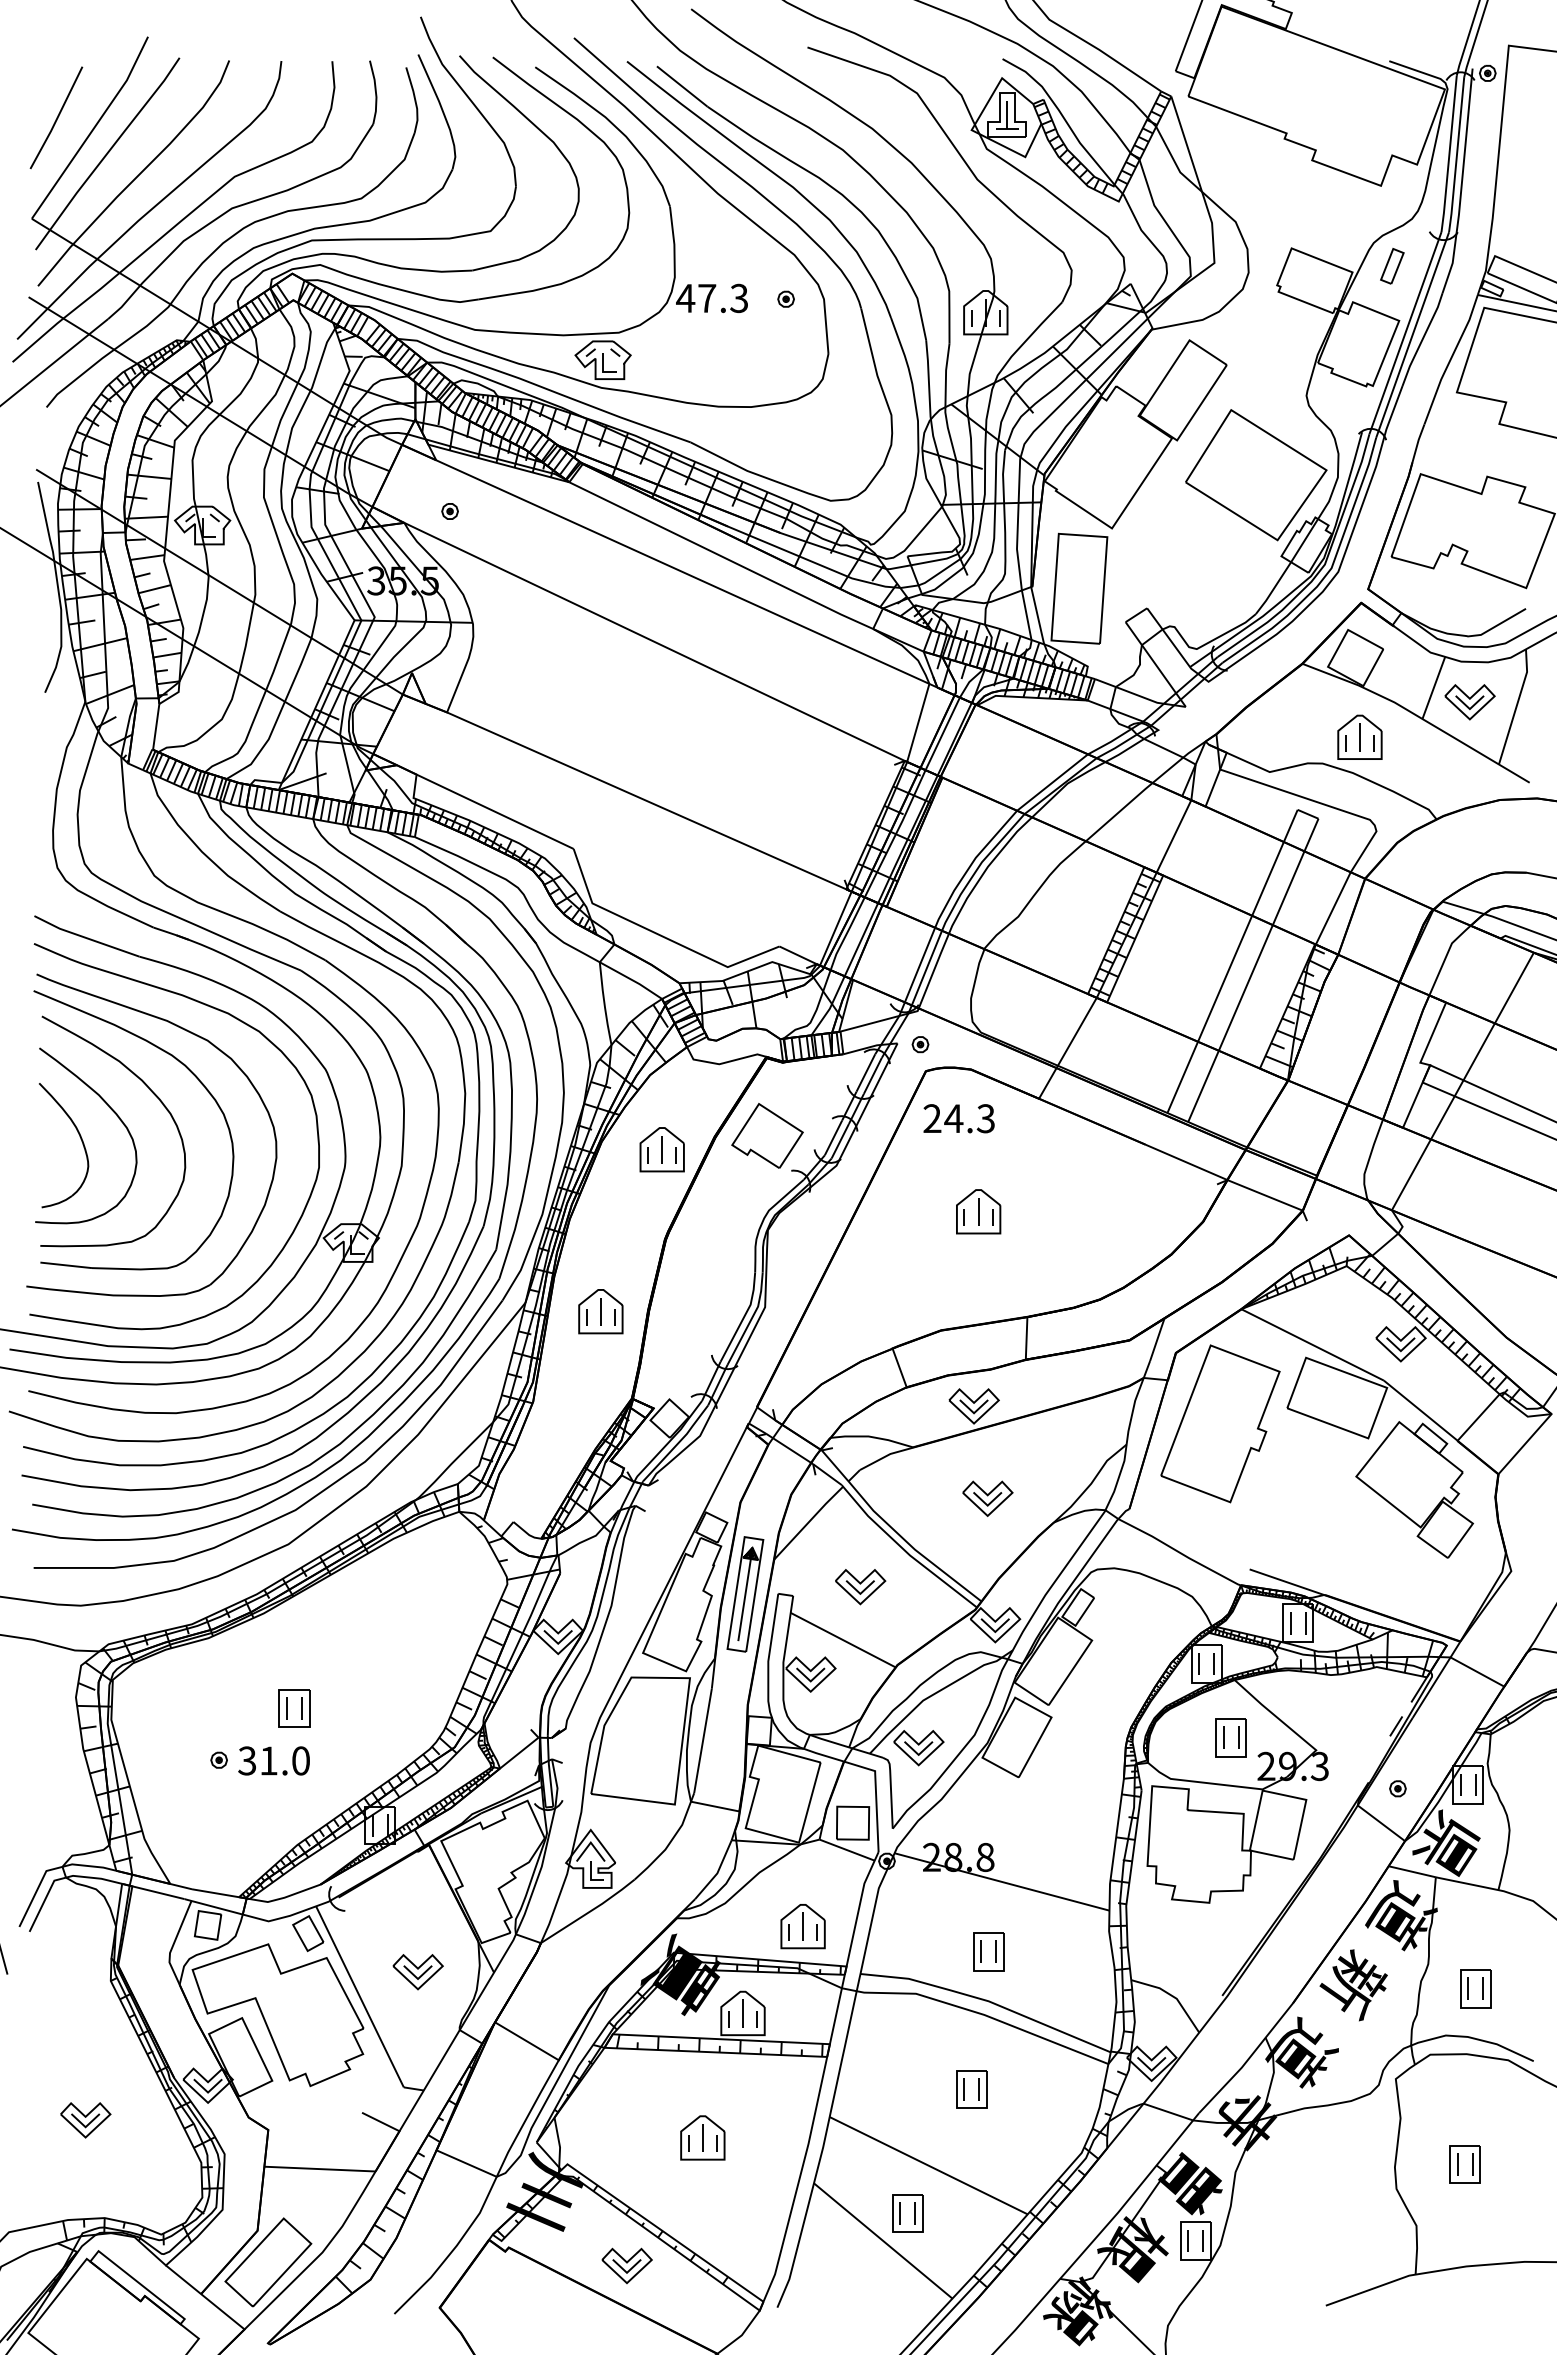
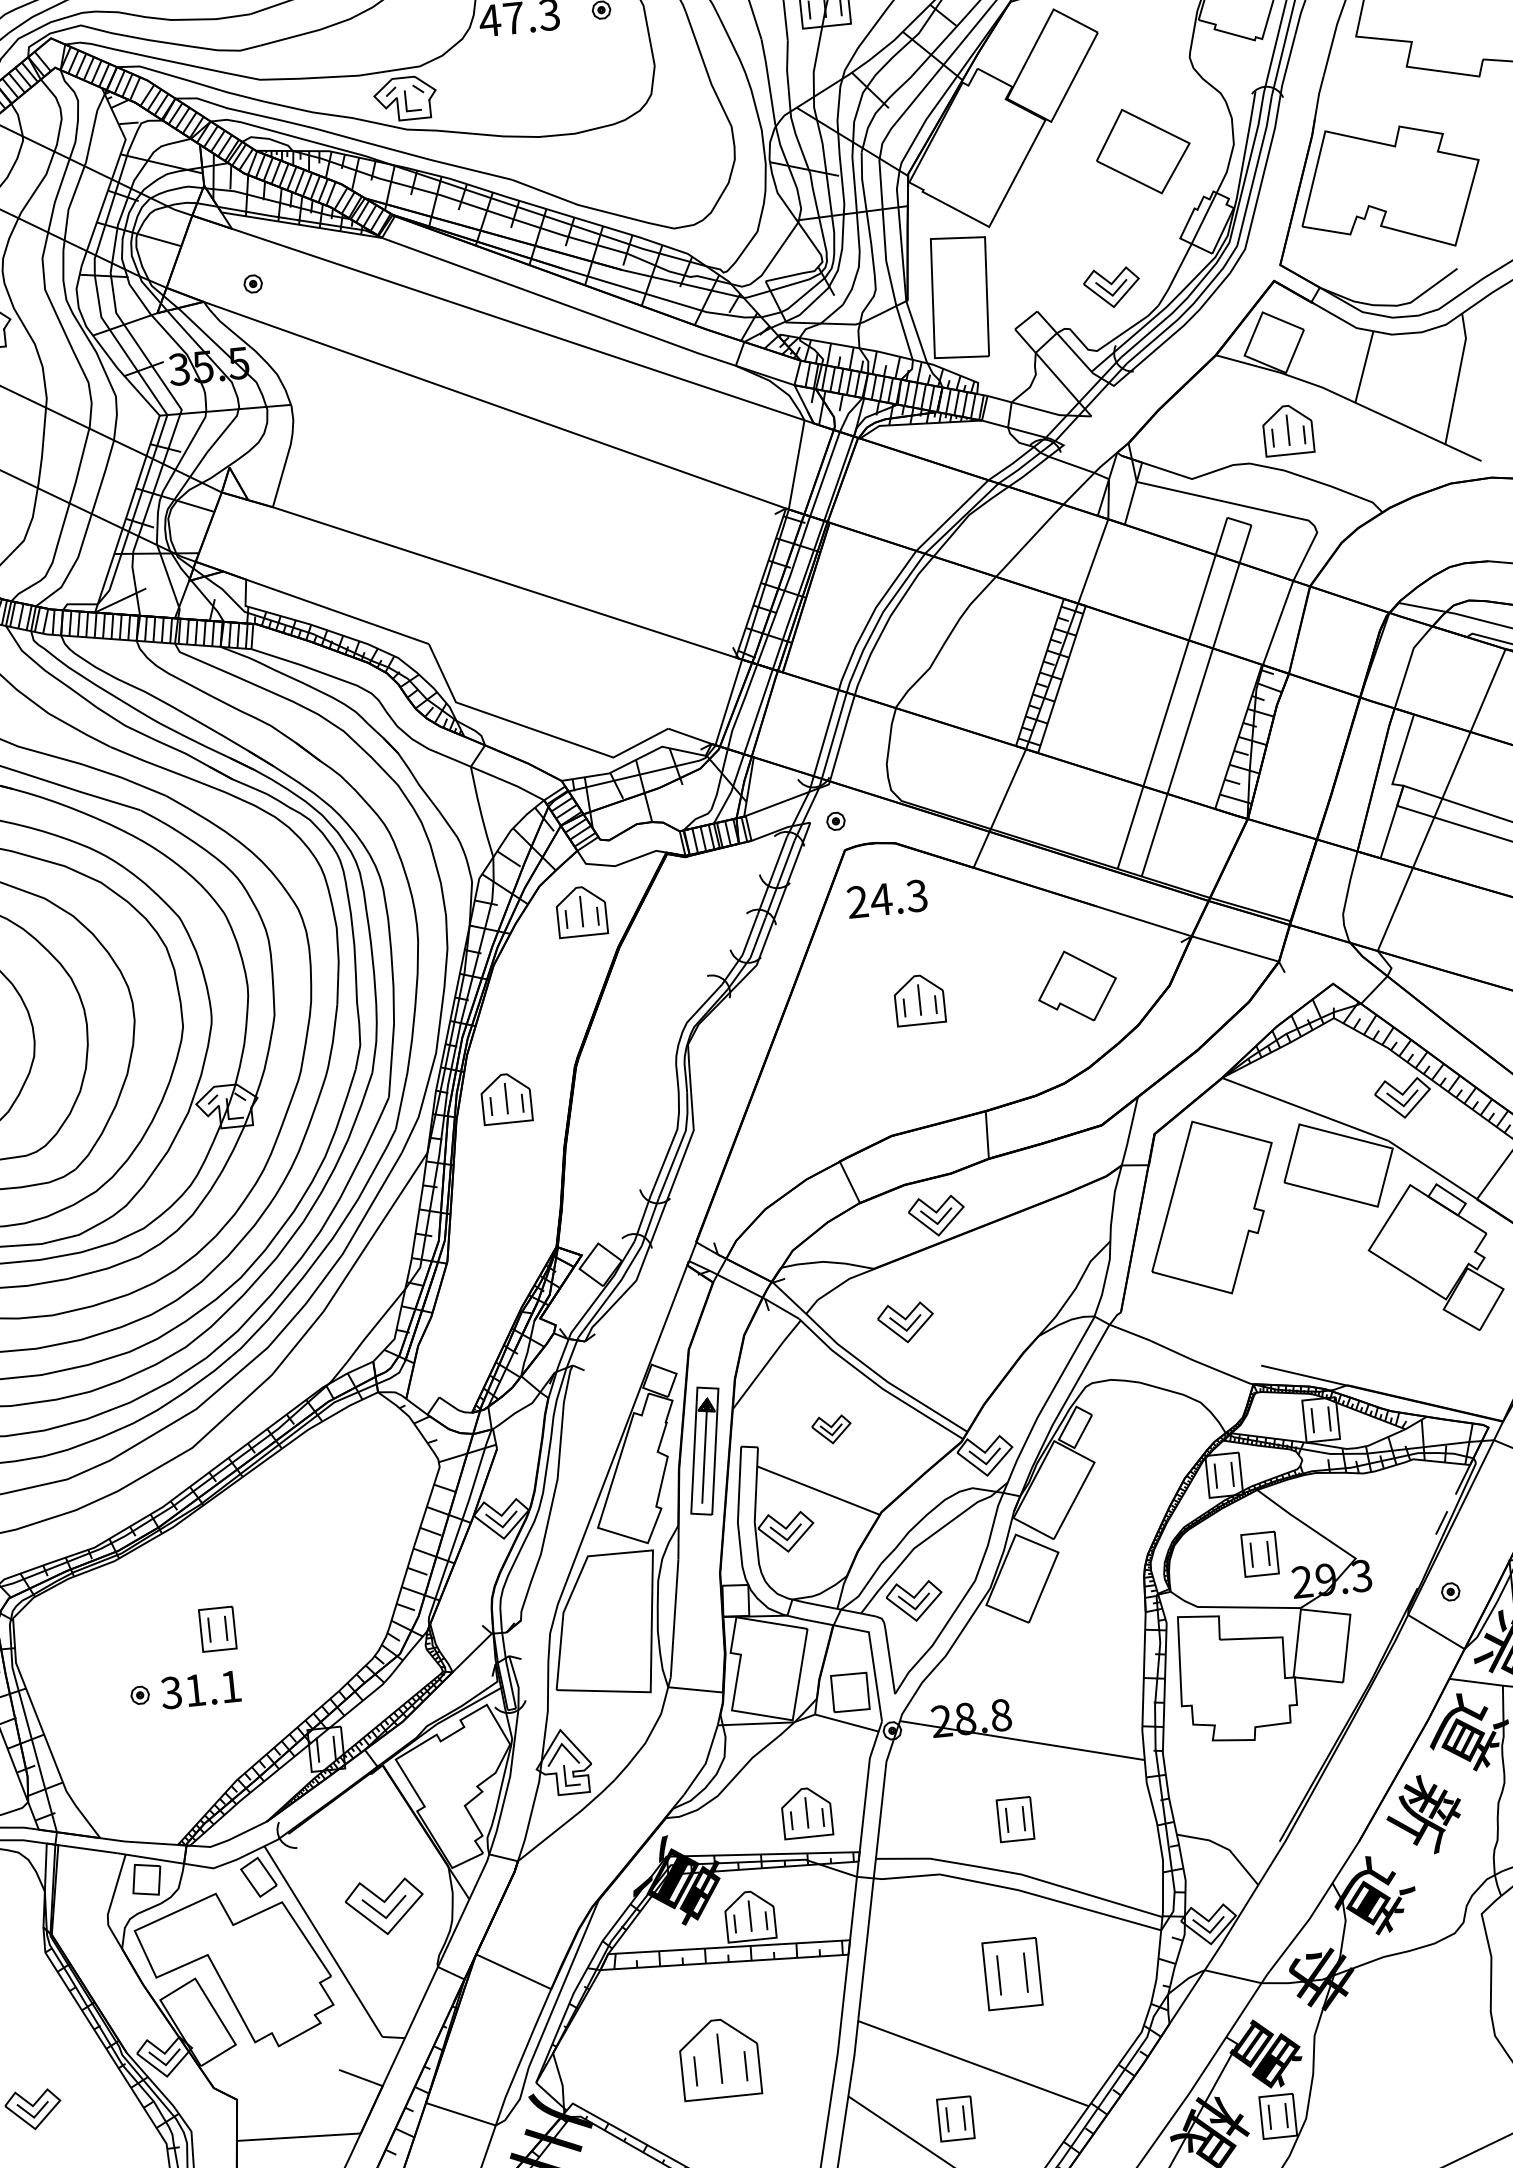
part: (1256, 475) -> (1143, 151), size x0.6
part: (1469, 702) -> (1111, 288), moved
part: (767, 1135) -> (1077, 985), moved
part: (661, 1149) -> (580, 911), moved
part: (600, 1311) -> (505, 1098), moved
part: (987, 1498) -> (905, 1322), moved
part: (860, 1587) -> (831, 1430), size x0.7
text: (300, 1760) -> (230, 1686), 31.0 -> 31.1
part: (417, 1972) -> (384, 1907), size x1.4
part: (971, 2089) -> (1012, 1974), size x1.6
part: (702, 2137) -> (719, 2058), size x1.6

